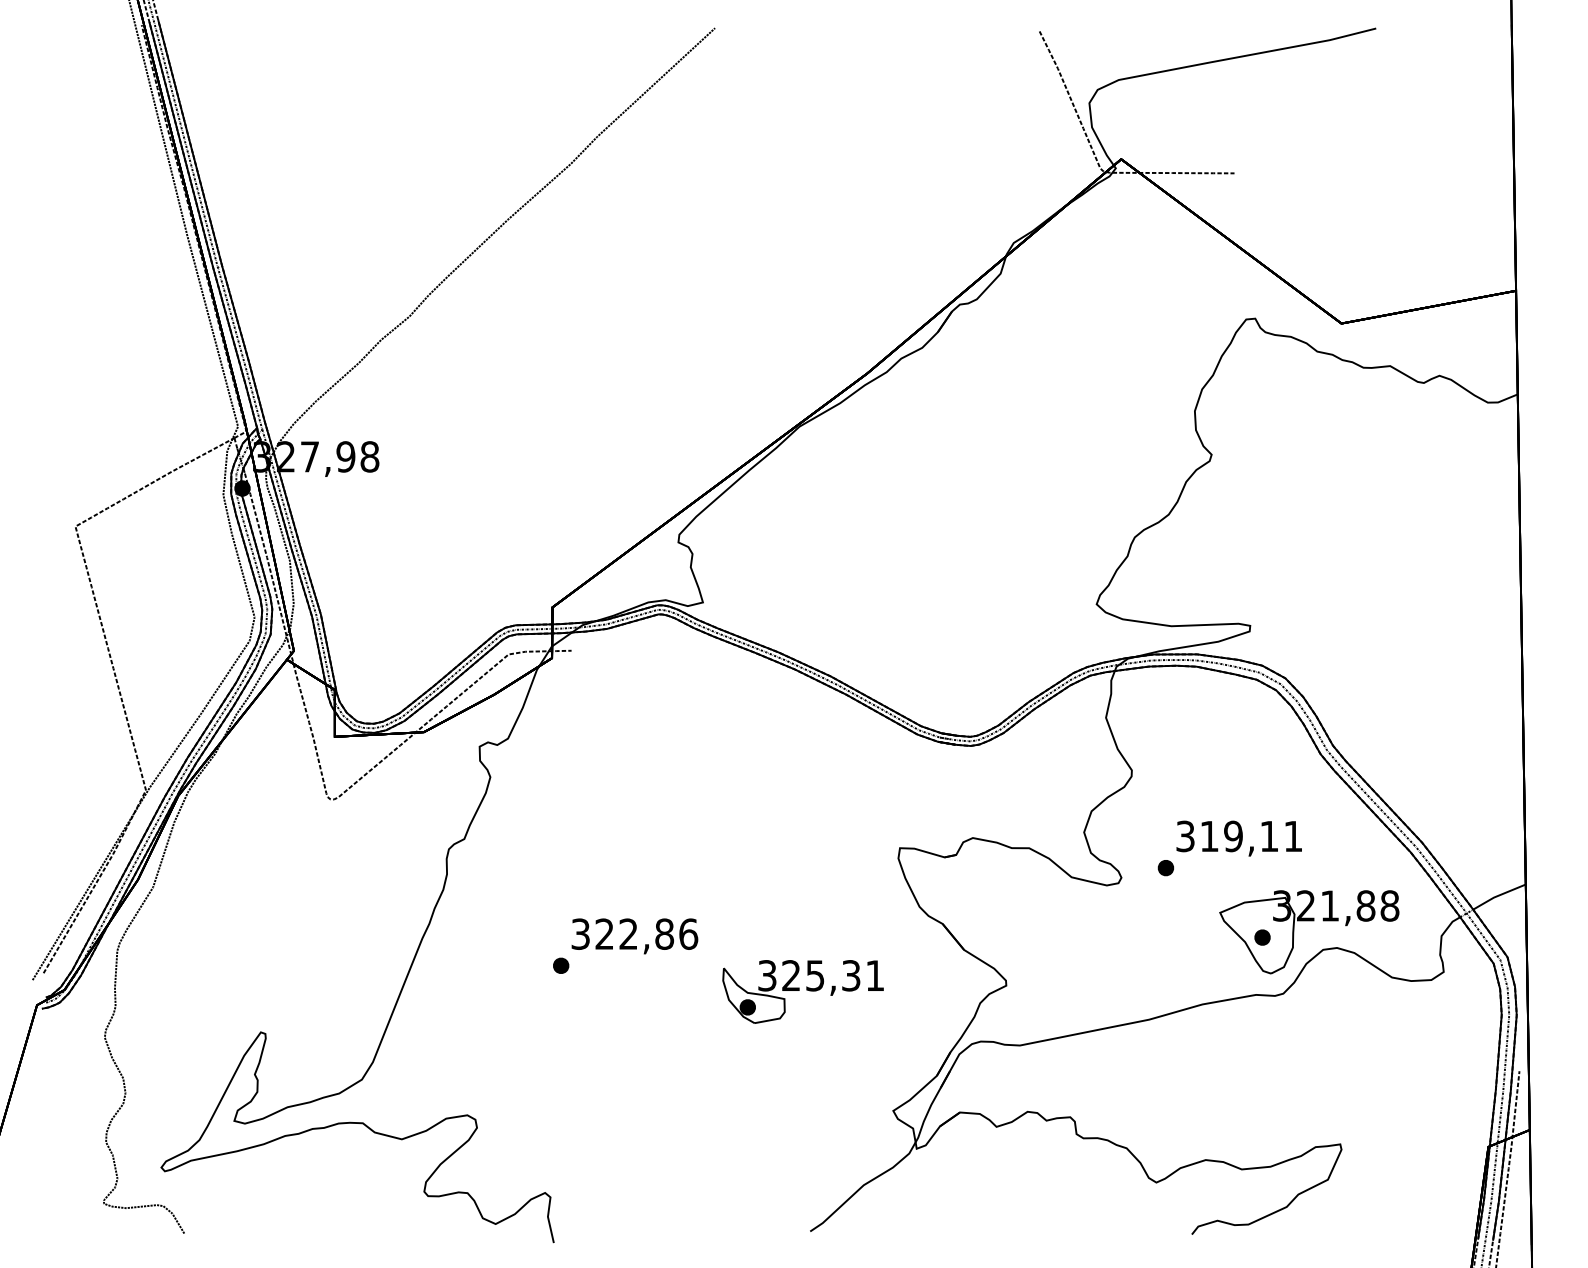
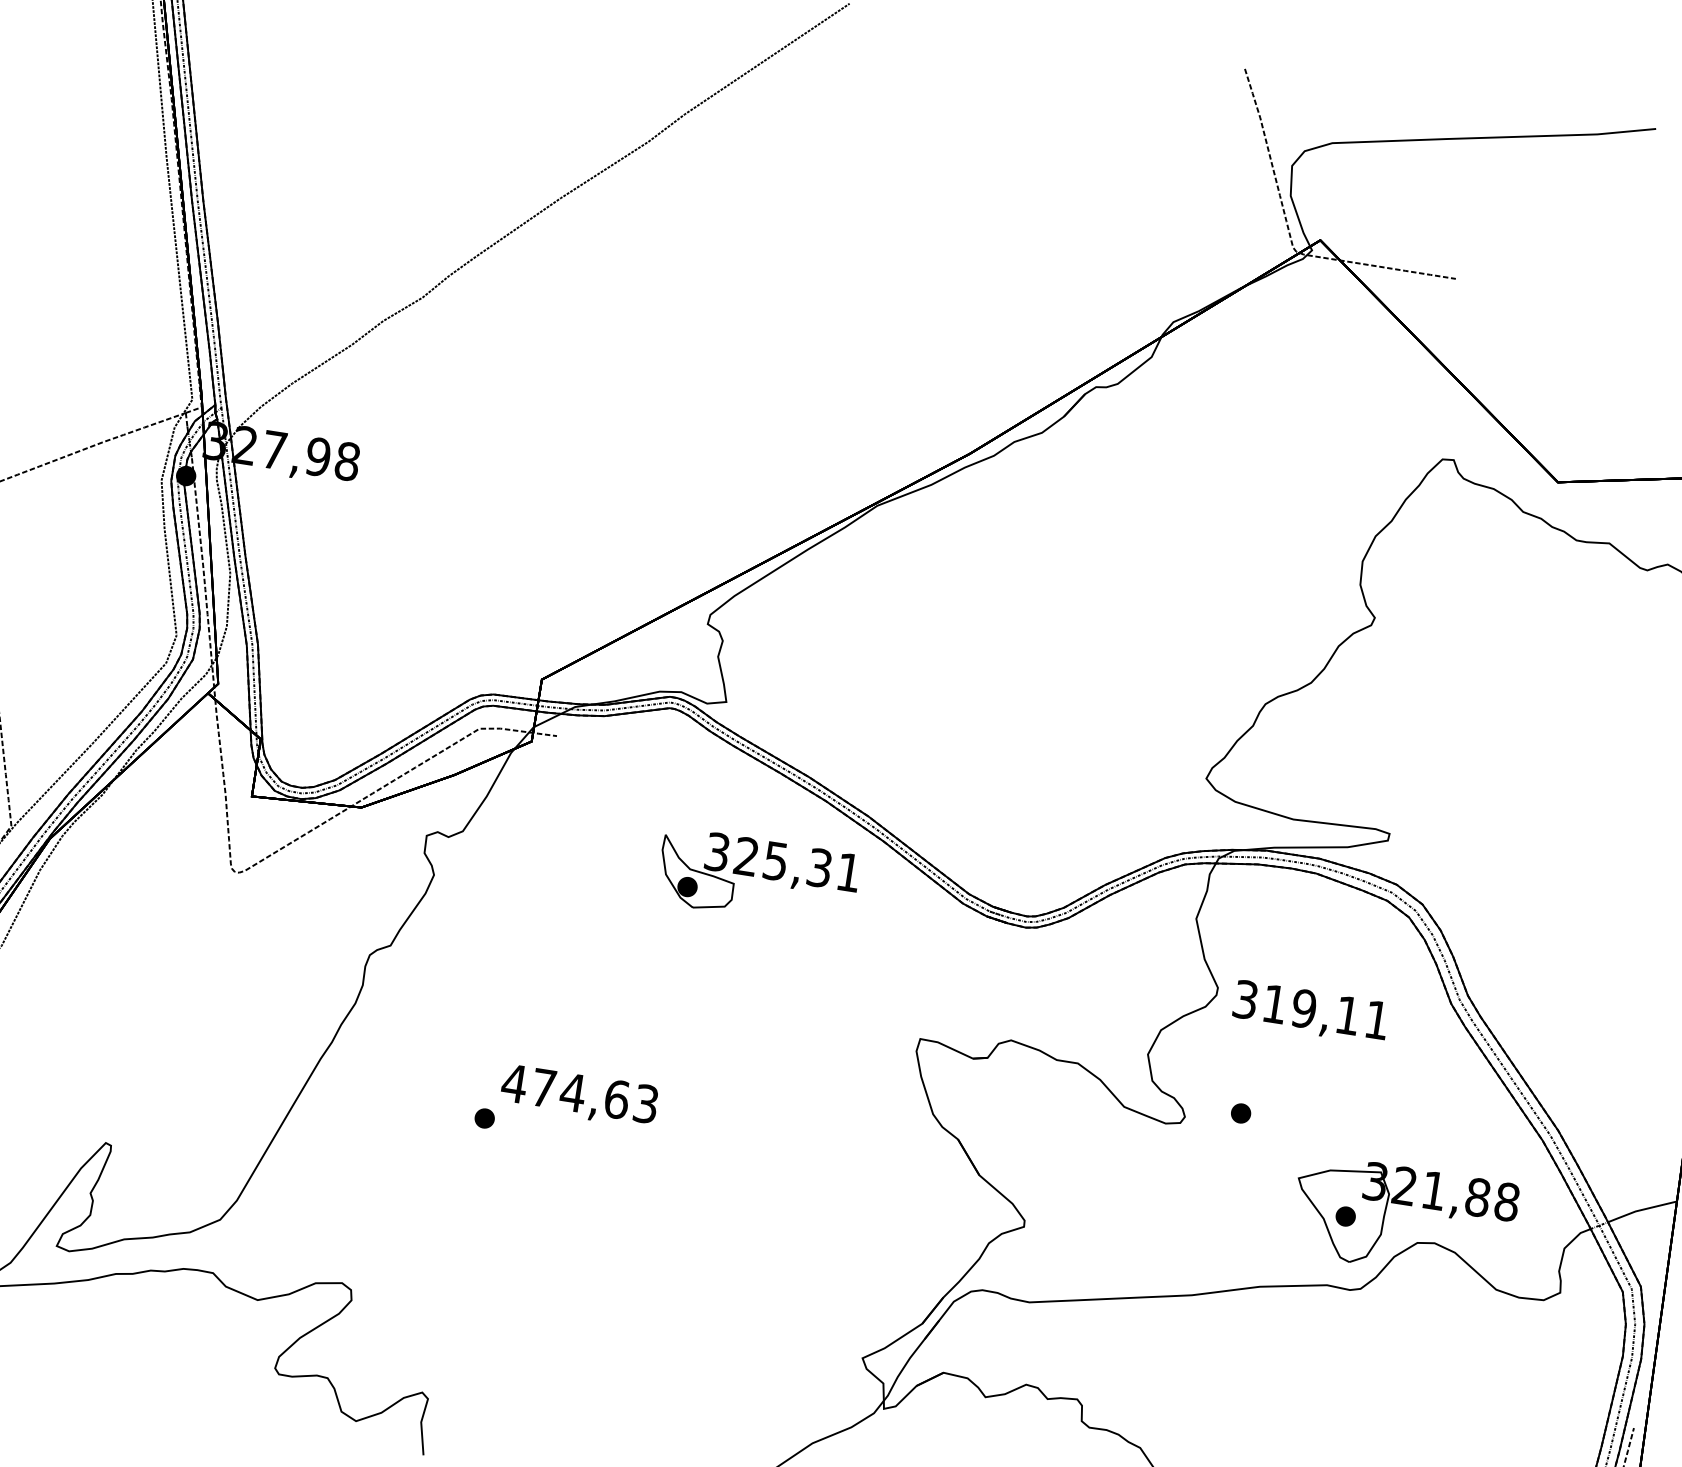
text: (1238, 838) -> (1309, 1012), moved
text: (634, 933) -> (580, 1092), 322,86 -> 474,63
part: (802, 991) -> (757, 877), moved

